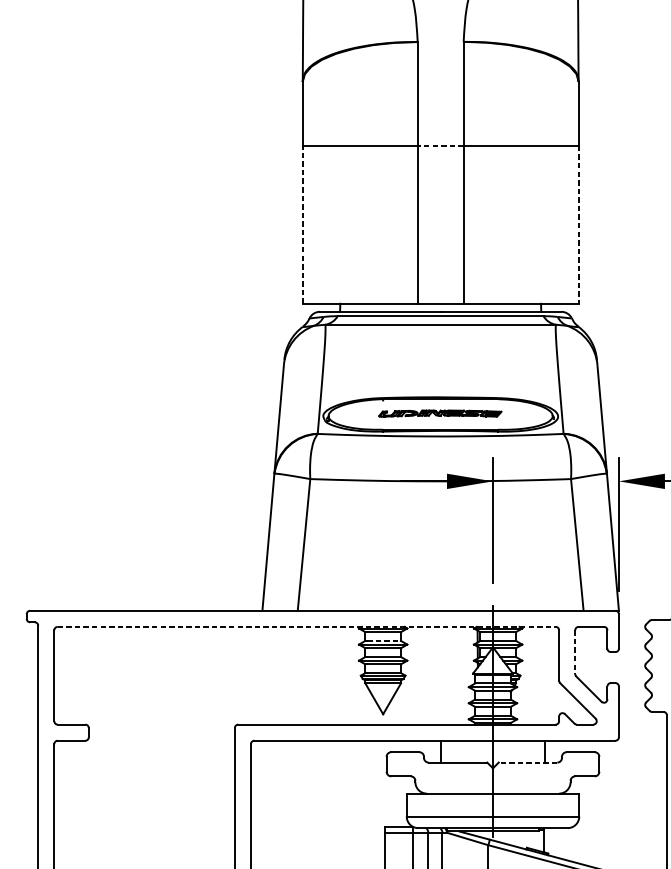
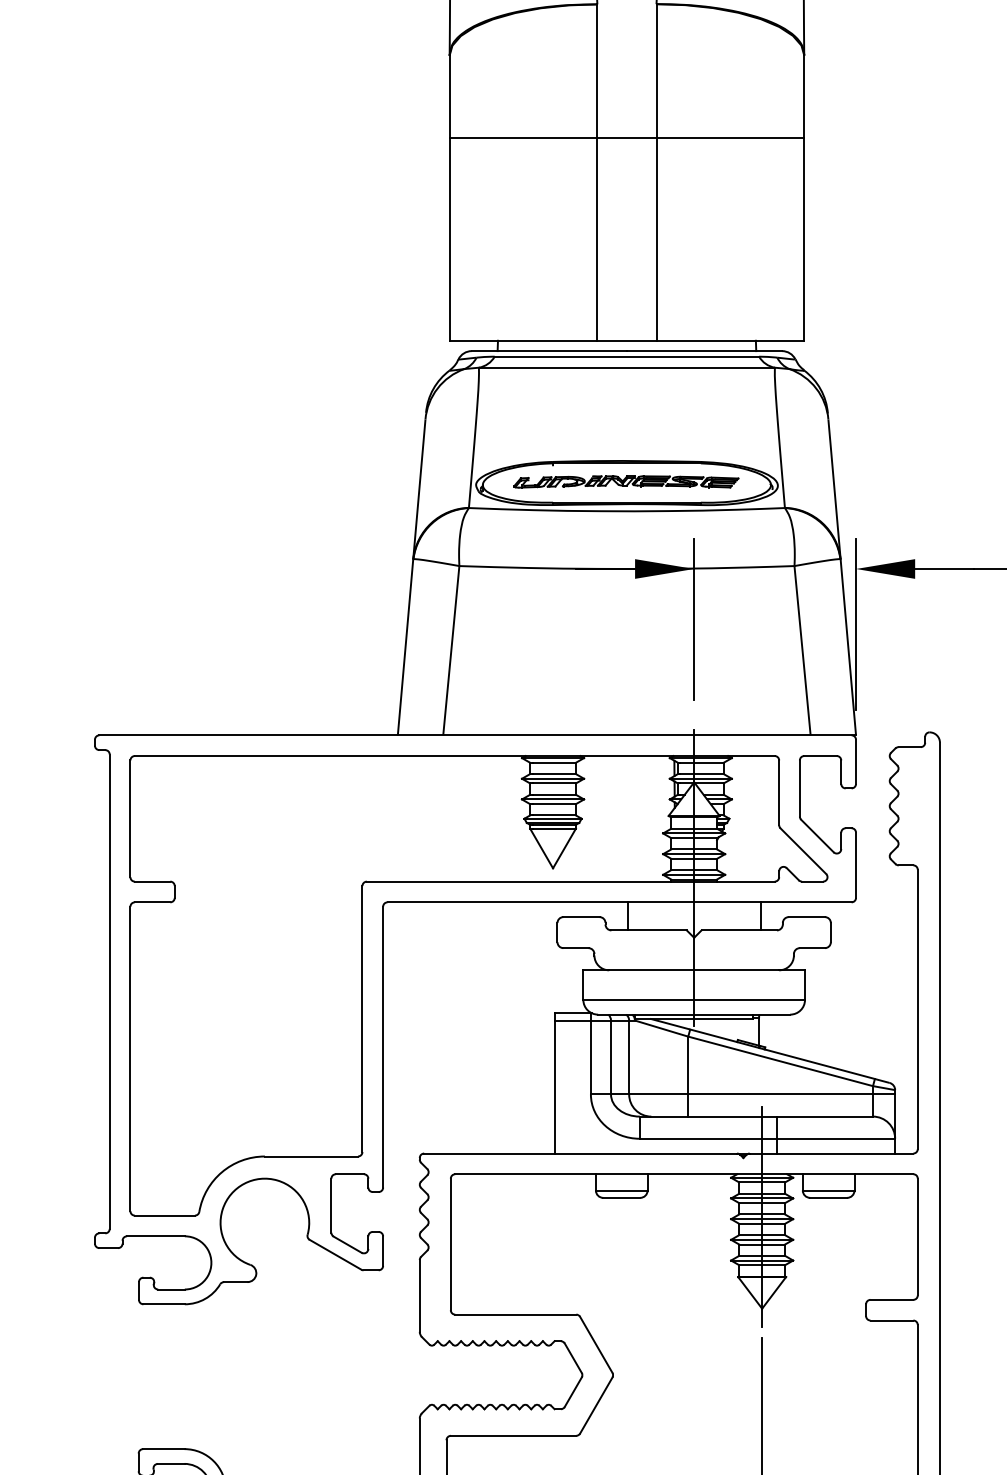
line: (440, 145) -> (626, 137), dashed -> solid
line: (302, 224) -> (449, 238), dashed -> solid
line: (578, 224) -> (804, 239), dashed -> solid
part: (440, 413) -> (626, 481), size x1.43
line: (306, 627) -> (454, 756), dashed -> solid
line: (384, 641) -> (554, 774), dashed -> solid
line: (574, 652) -> (799, 789), dashed -> solid
line: (528, 762) -> (739, 930), dashed -> solid

